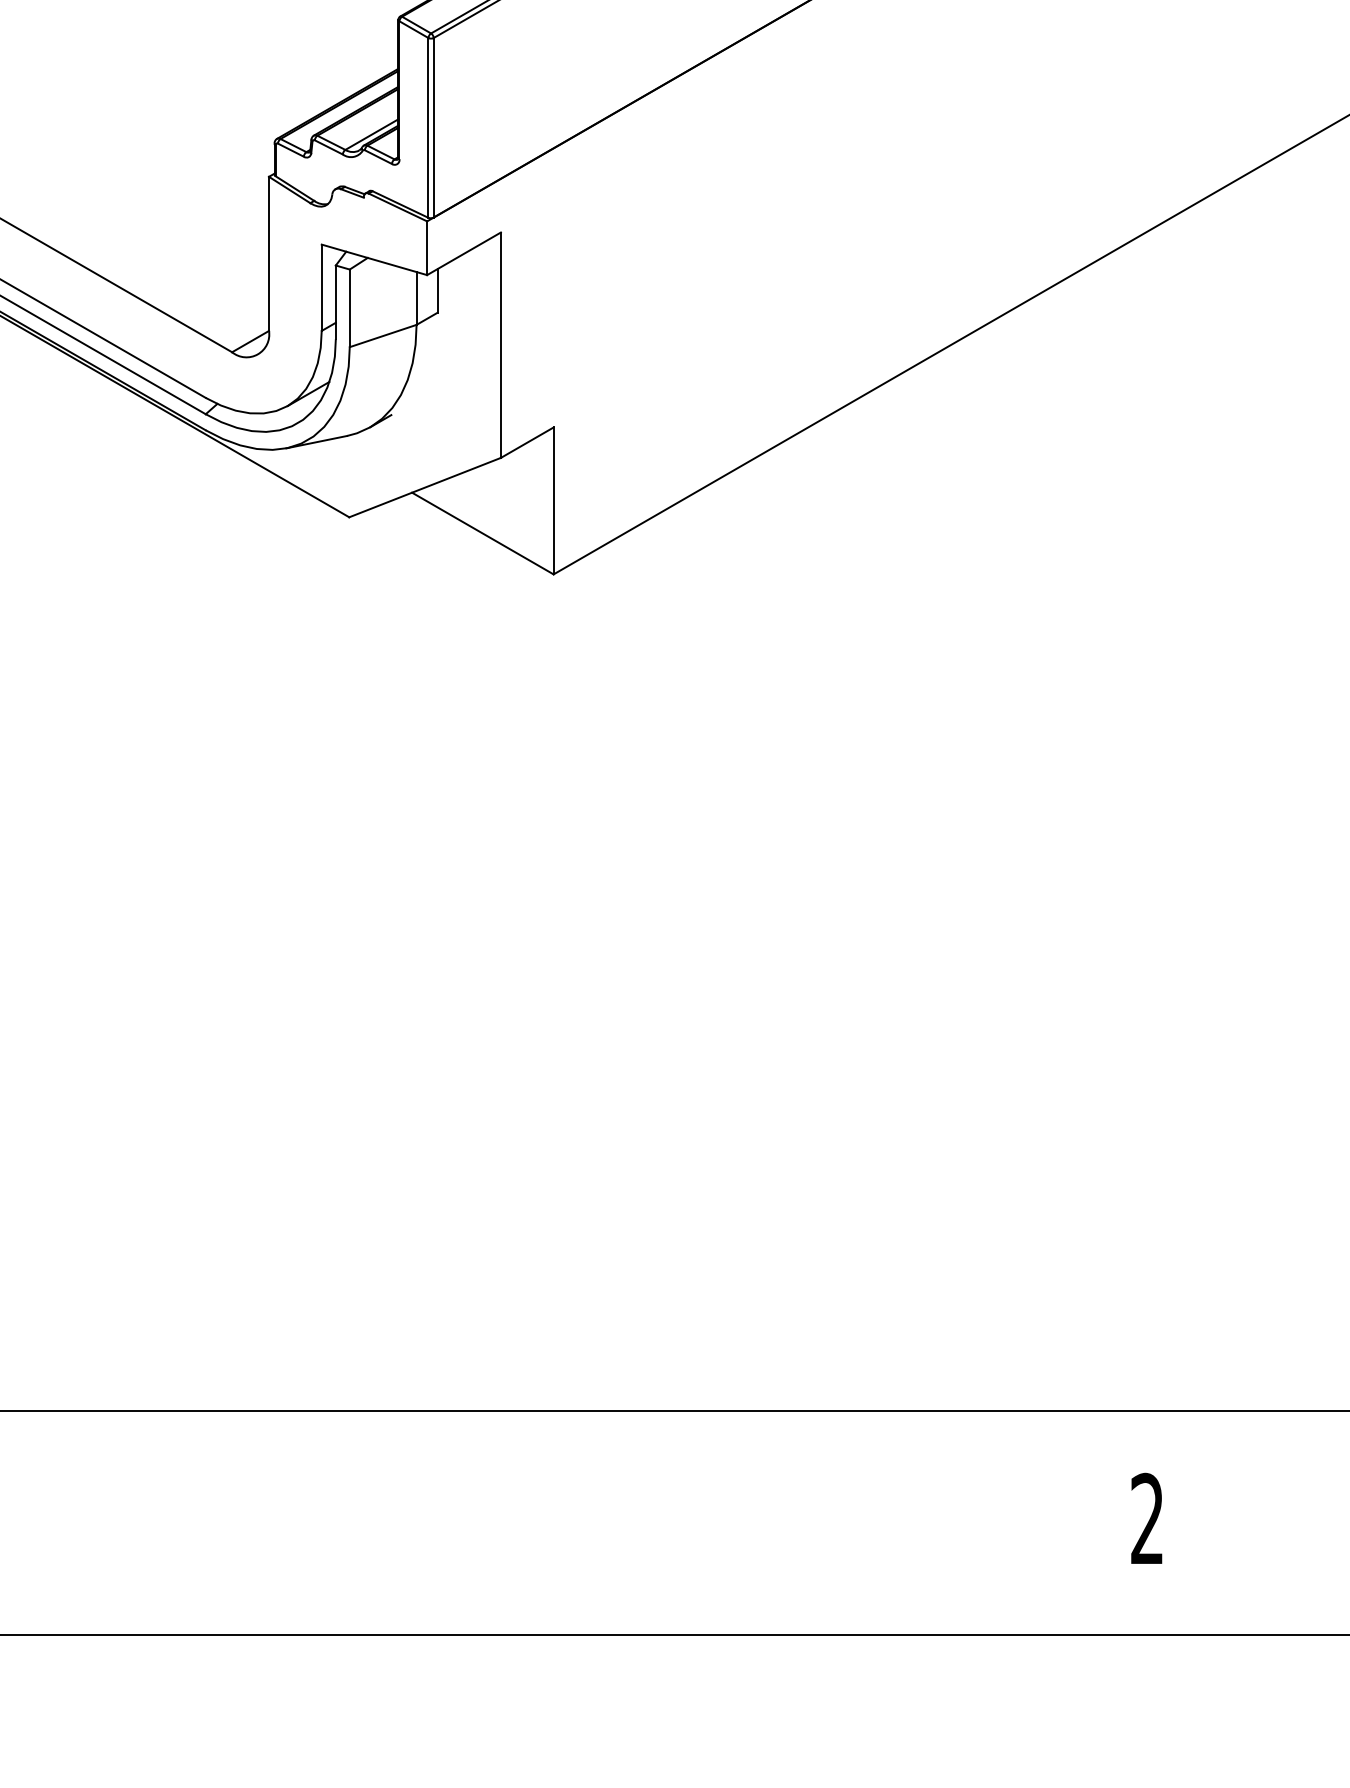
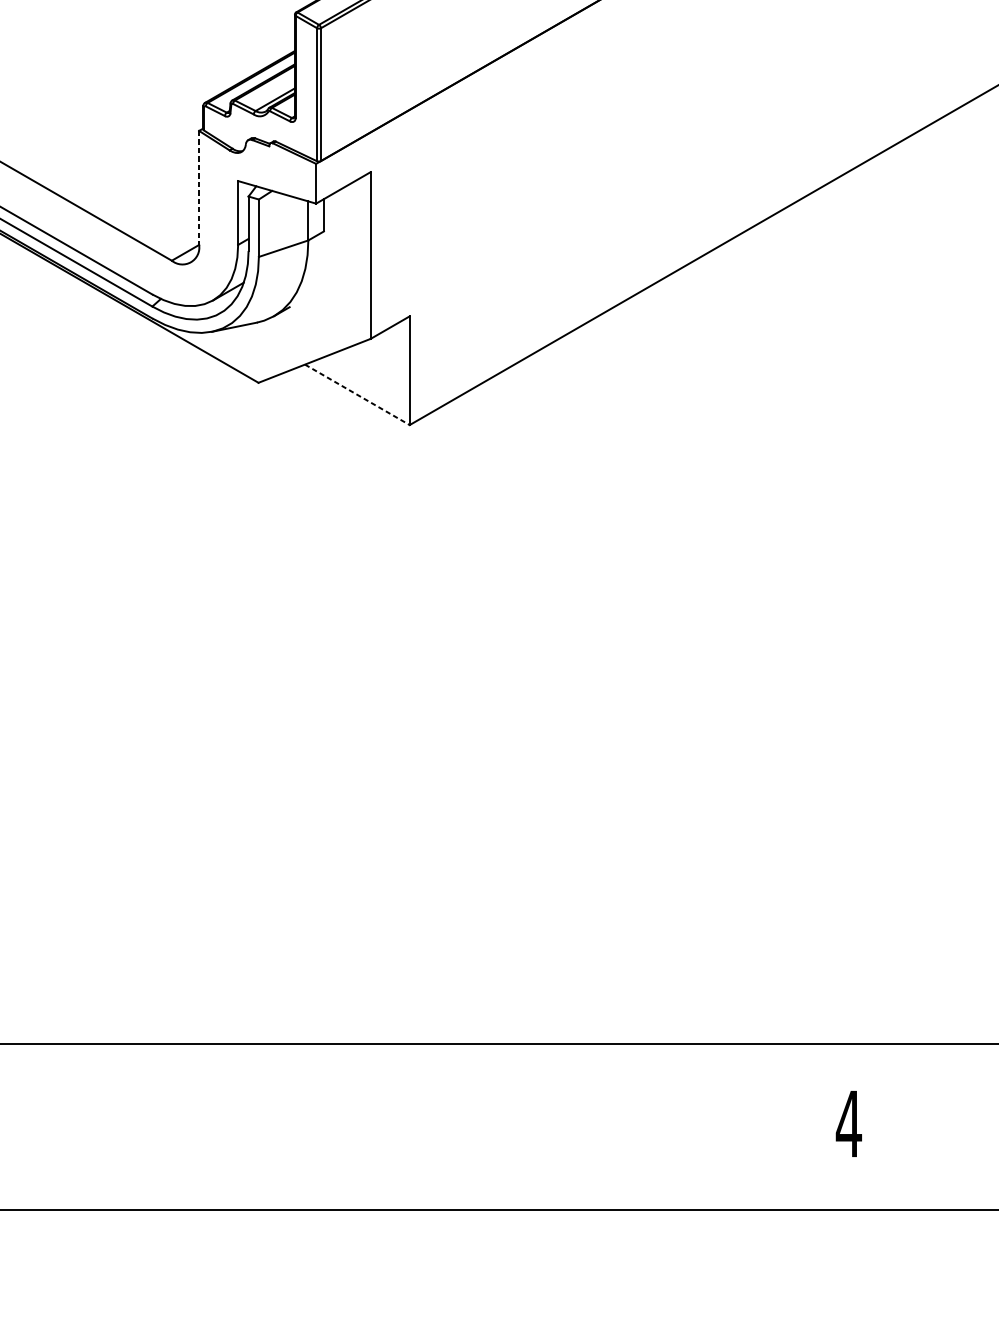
line: (269, 254) -> (199, 188), solid -> dashed
line: (482, 533) -> (357, 394), solid -> dashed
text: (1147, 1517) -> (849, 1122), 2 -> 4

